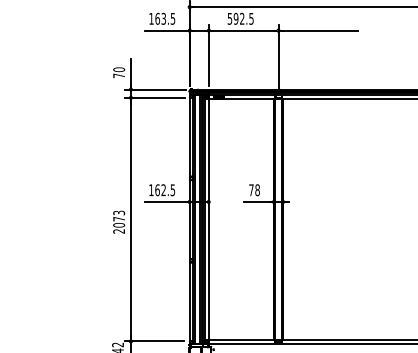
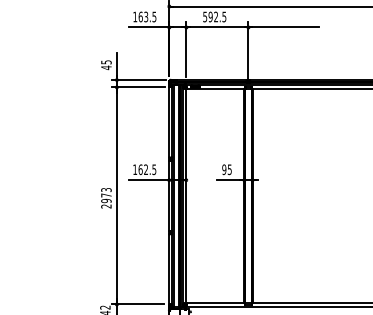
text: (119, 72) -> (106, 64), 70 -> 45
text: (254, 190) -> (227, 169), 78 -> 95
text: (119, 225) -> (106, 201), 2073 -> 2973

